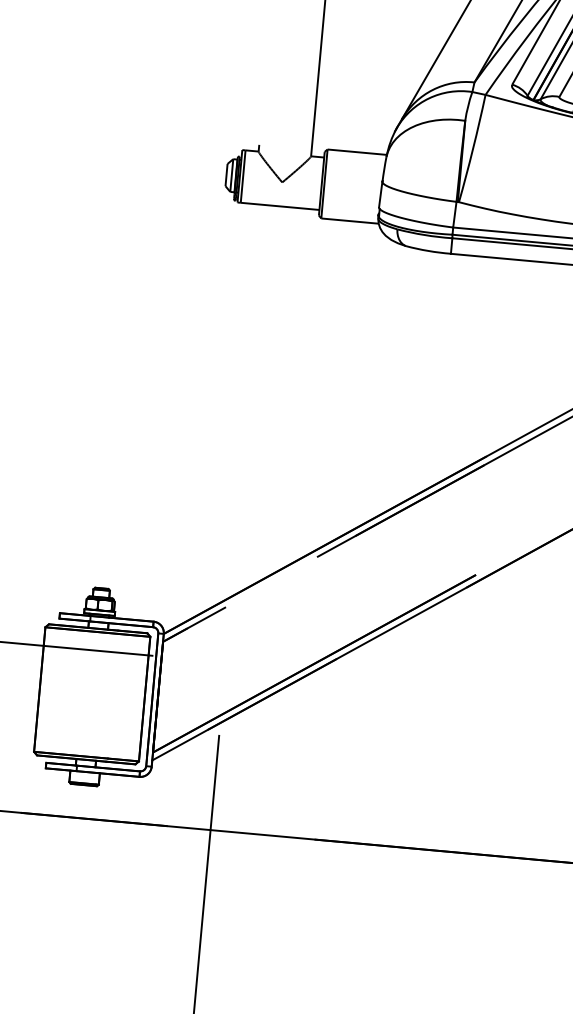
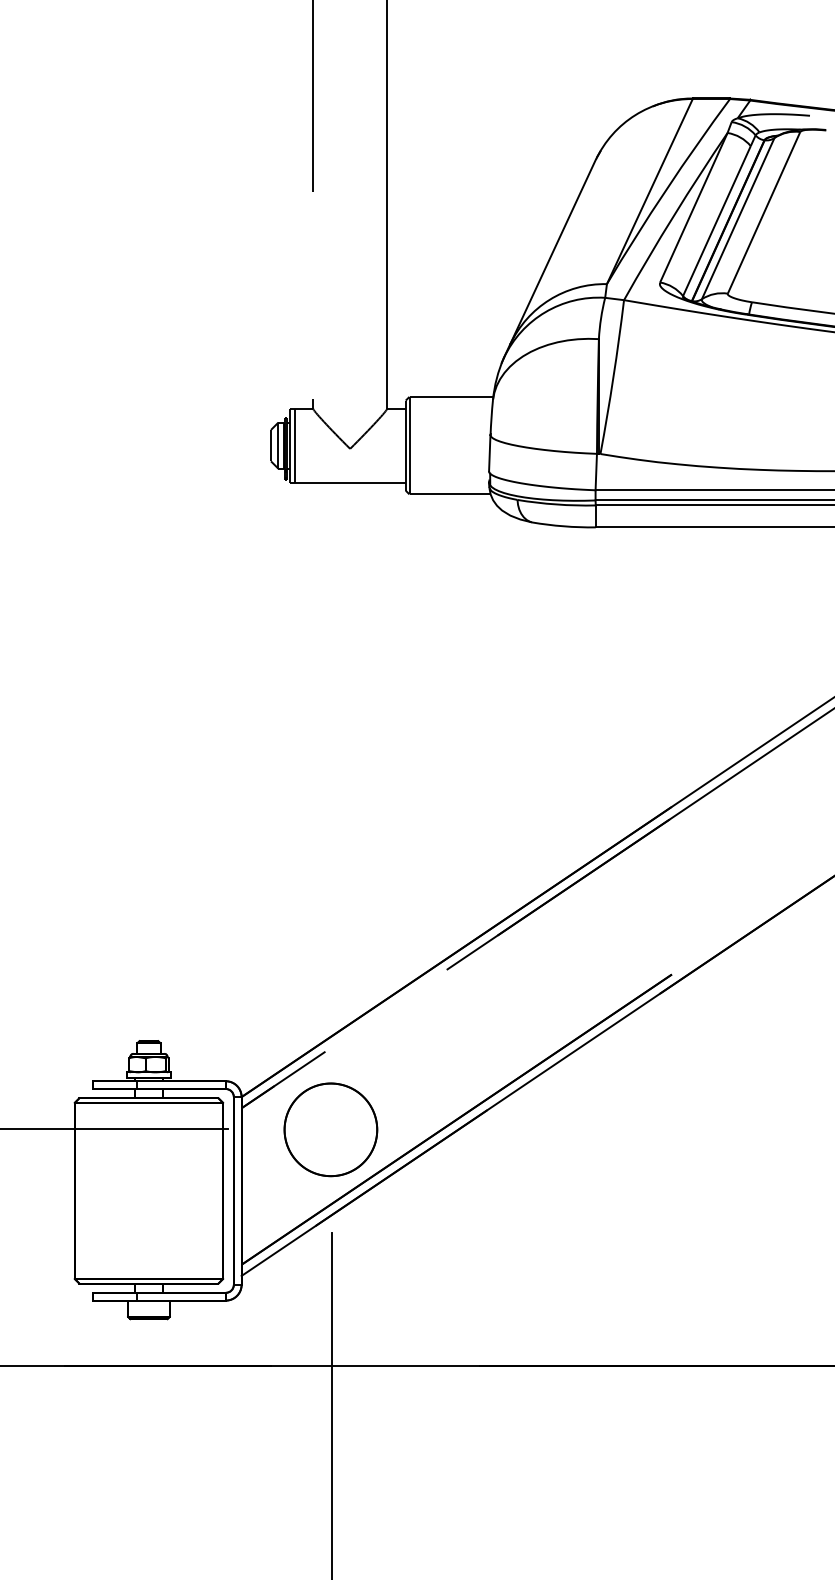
part: (224, 662) -> (330, 1129), added

